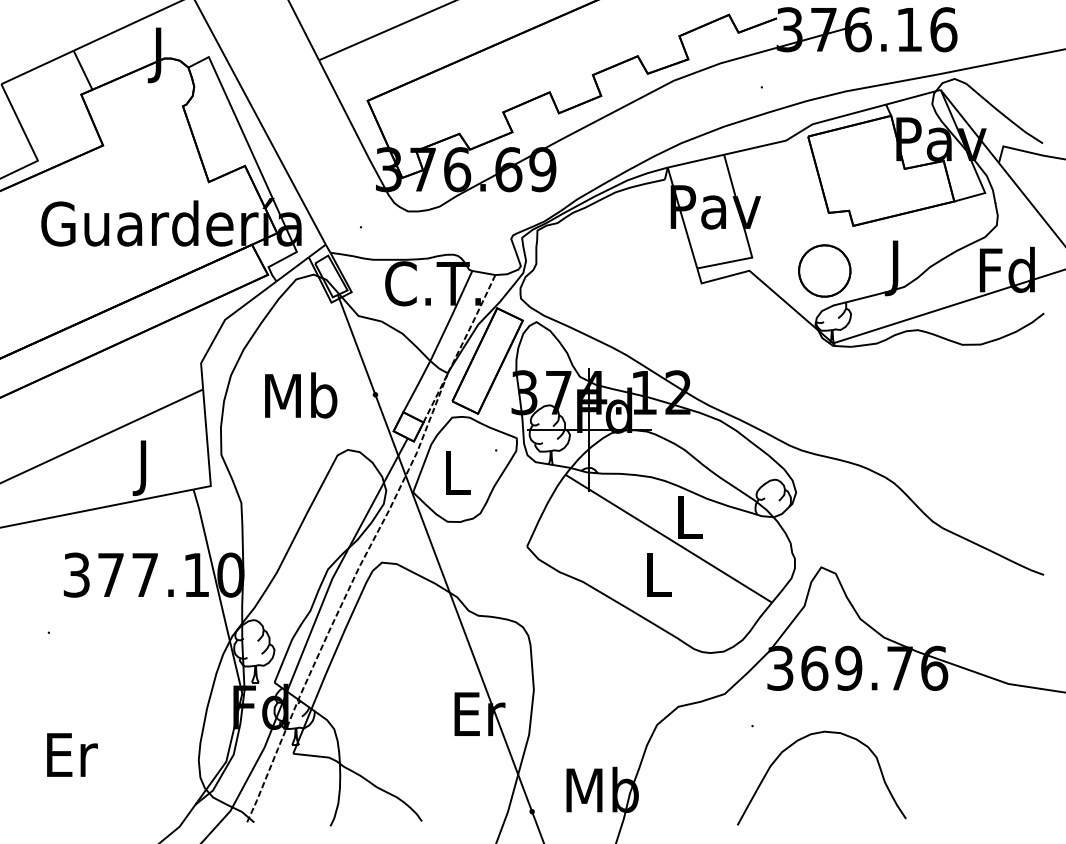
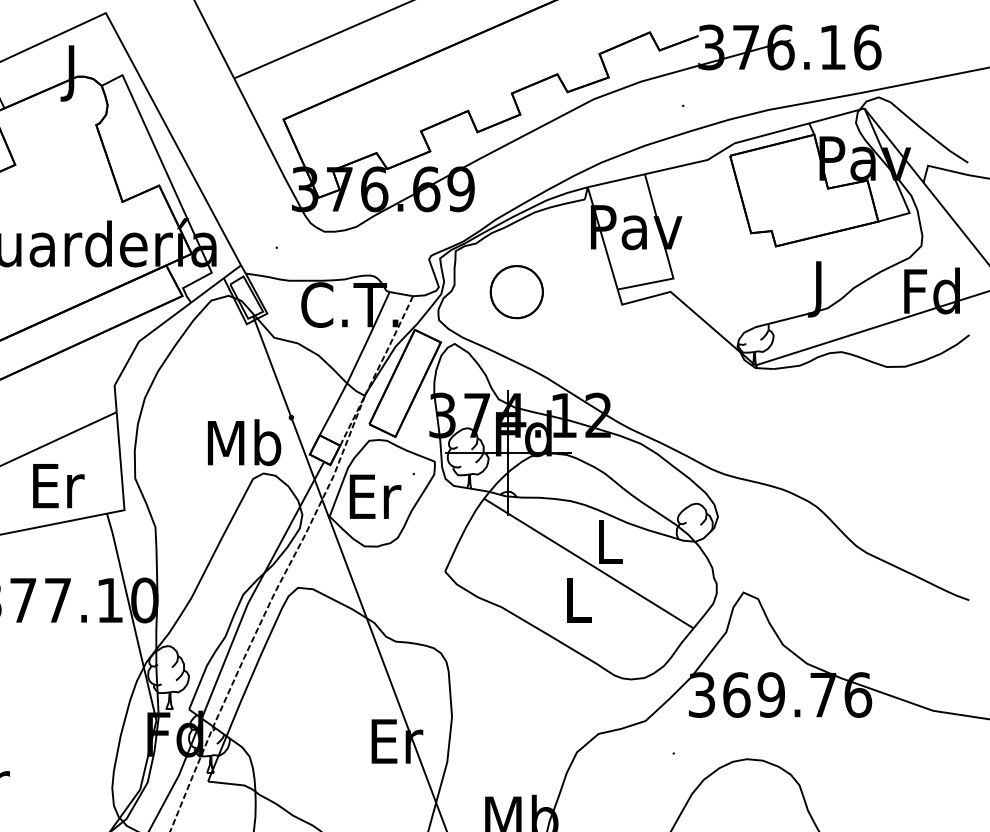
part: (824, 270) -> (516, 291), moved
text: (301, 395) -> (244, 442), moved
text: (145, 467) -> (58, 491), J -> Er
text: (458, 472) -> (375, 496), L -> Er

